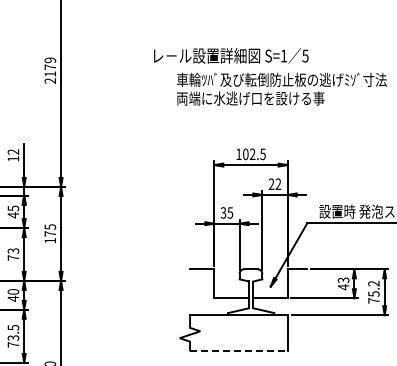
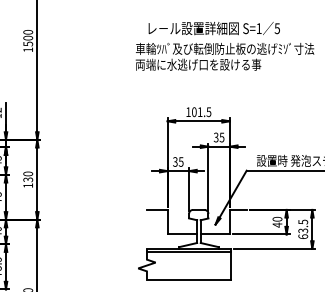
text: (231, 55) -> (214, 28), moved
text: (50, 70) -> (28, 40), 2179 -> 1500
text: (252, 153) -> (200, 111), 102.5 -> 101.5
text: (274, 183) -> (218, 136), 22 -> 35
text: (50, 230) -> (28, 176), 175 -> 130
text: (343, 280) -> (277, 219), 43 -> 40
text: (373, 291) -> (302, 228), 75.2 -> 63.5
line: (239, 318) -> (188, 251), added
line: (239, 351) -> (188, 279), dashed -> solid

